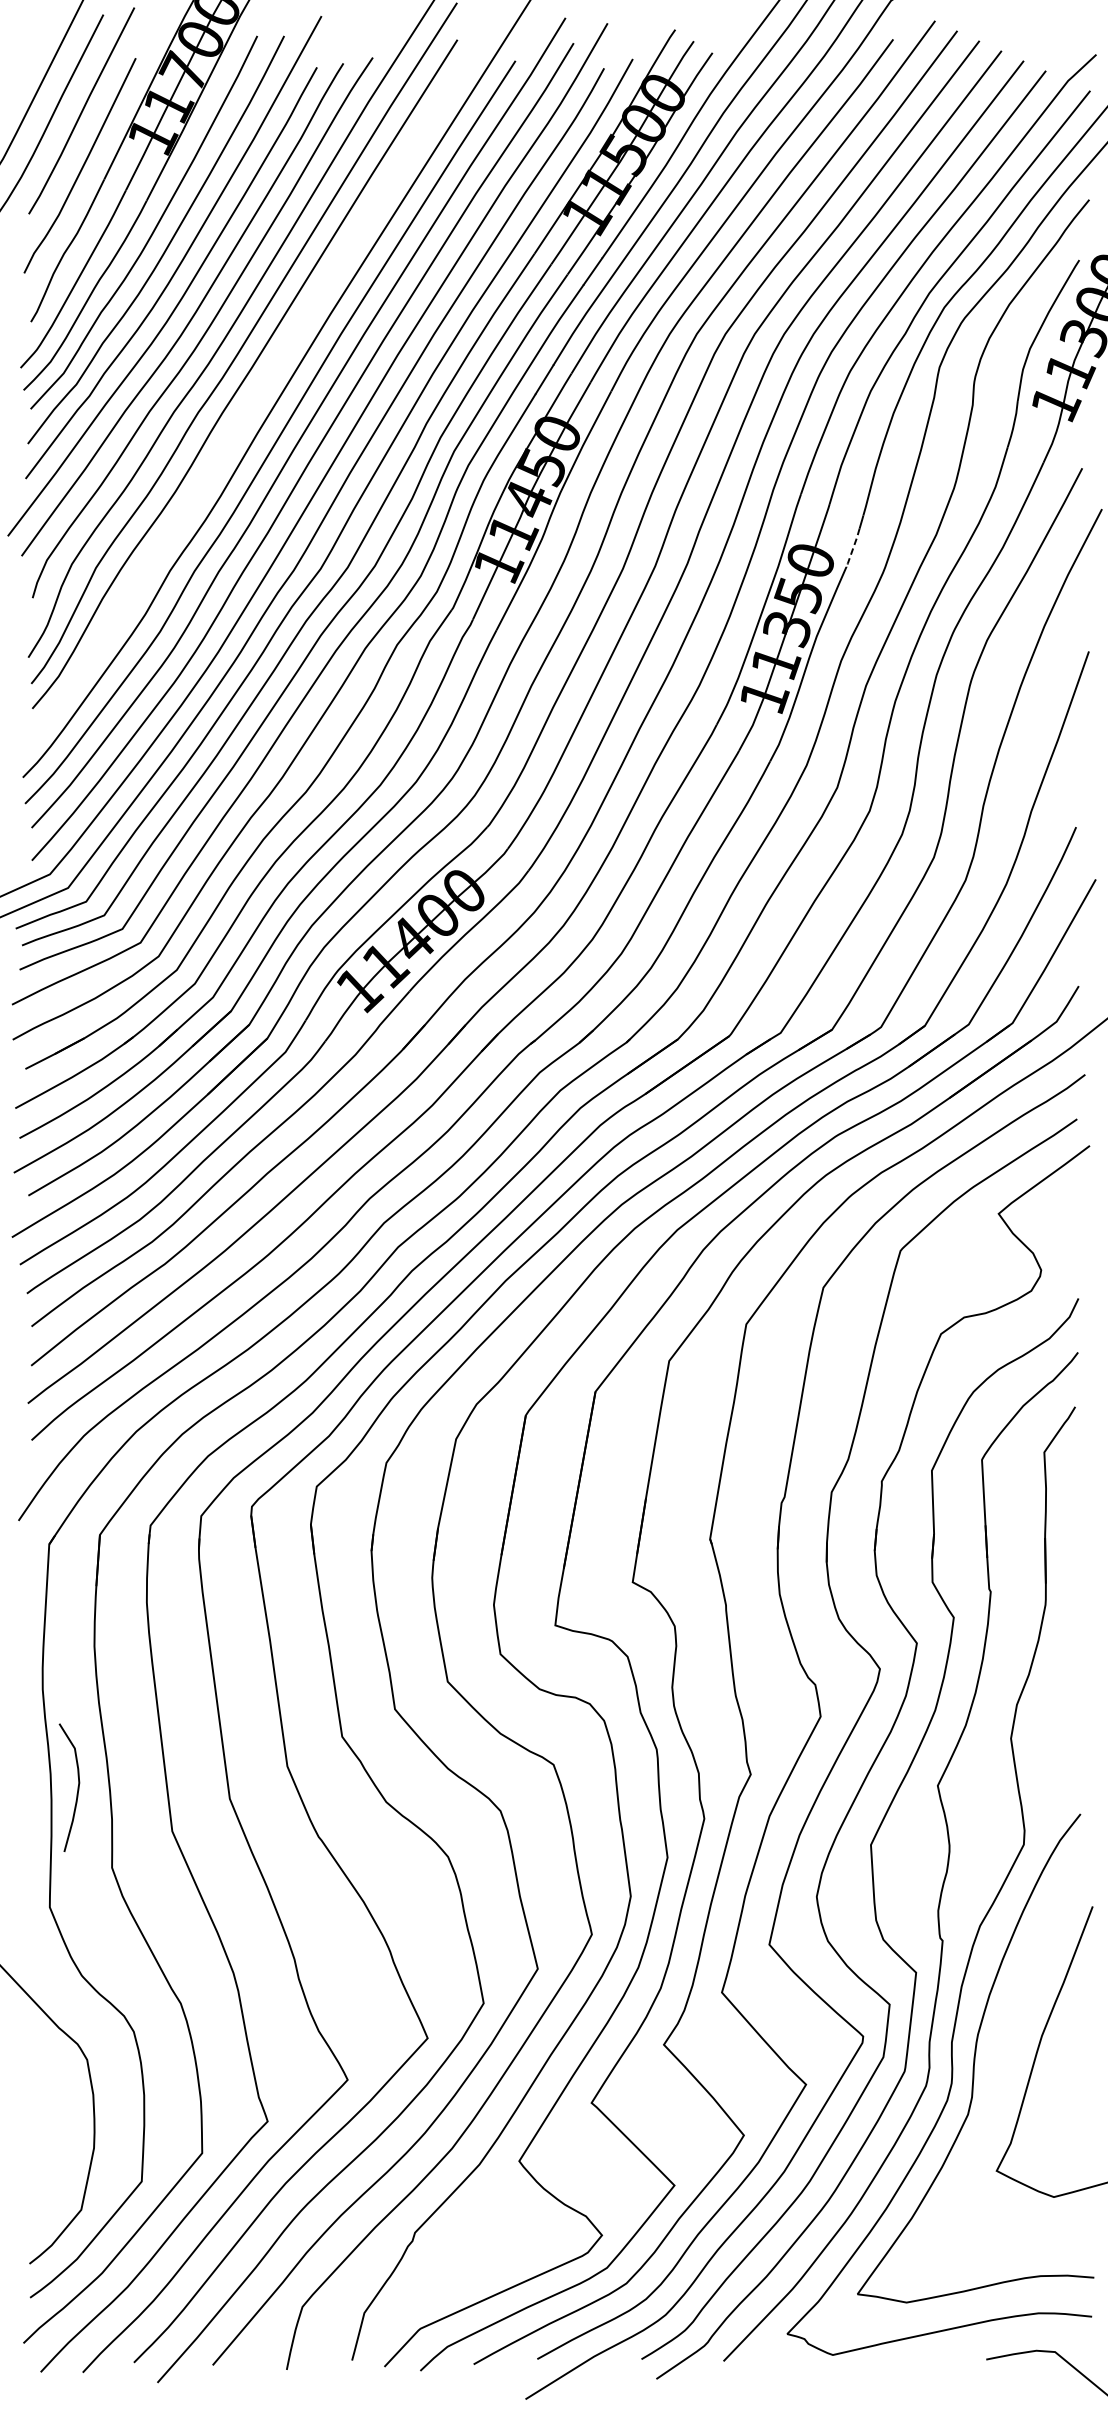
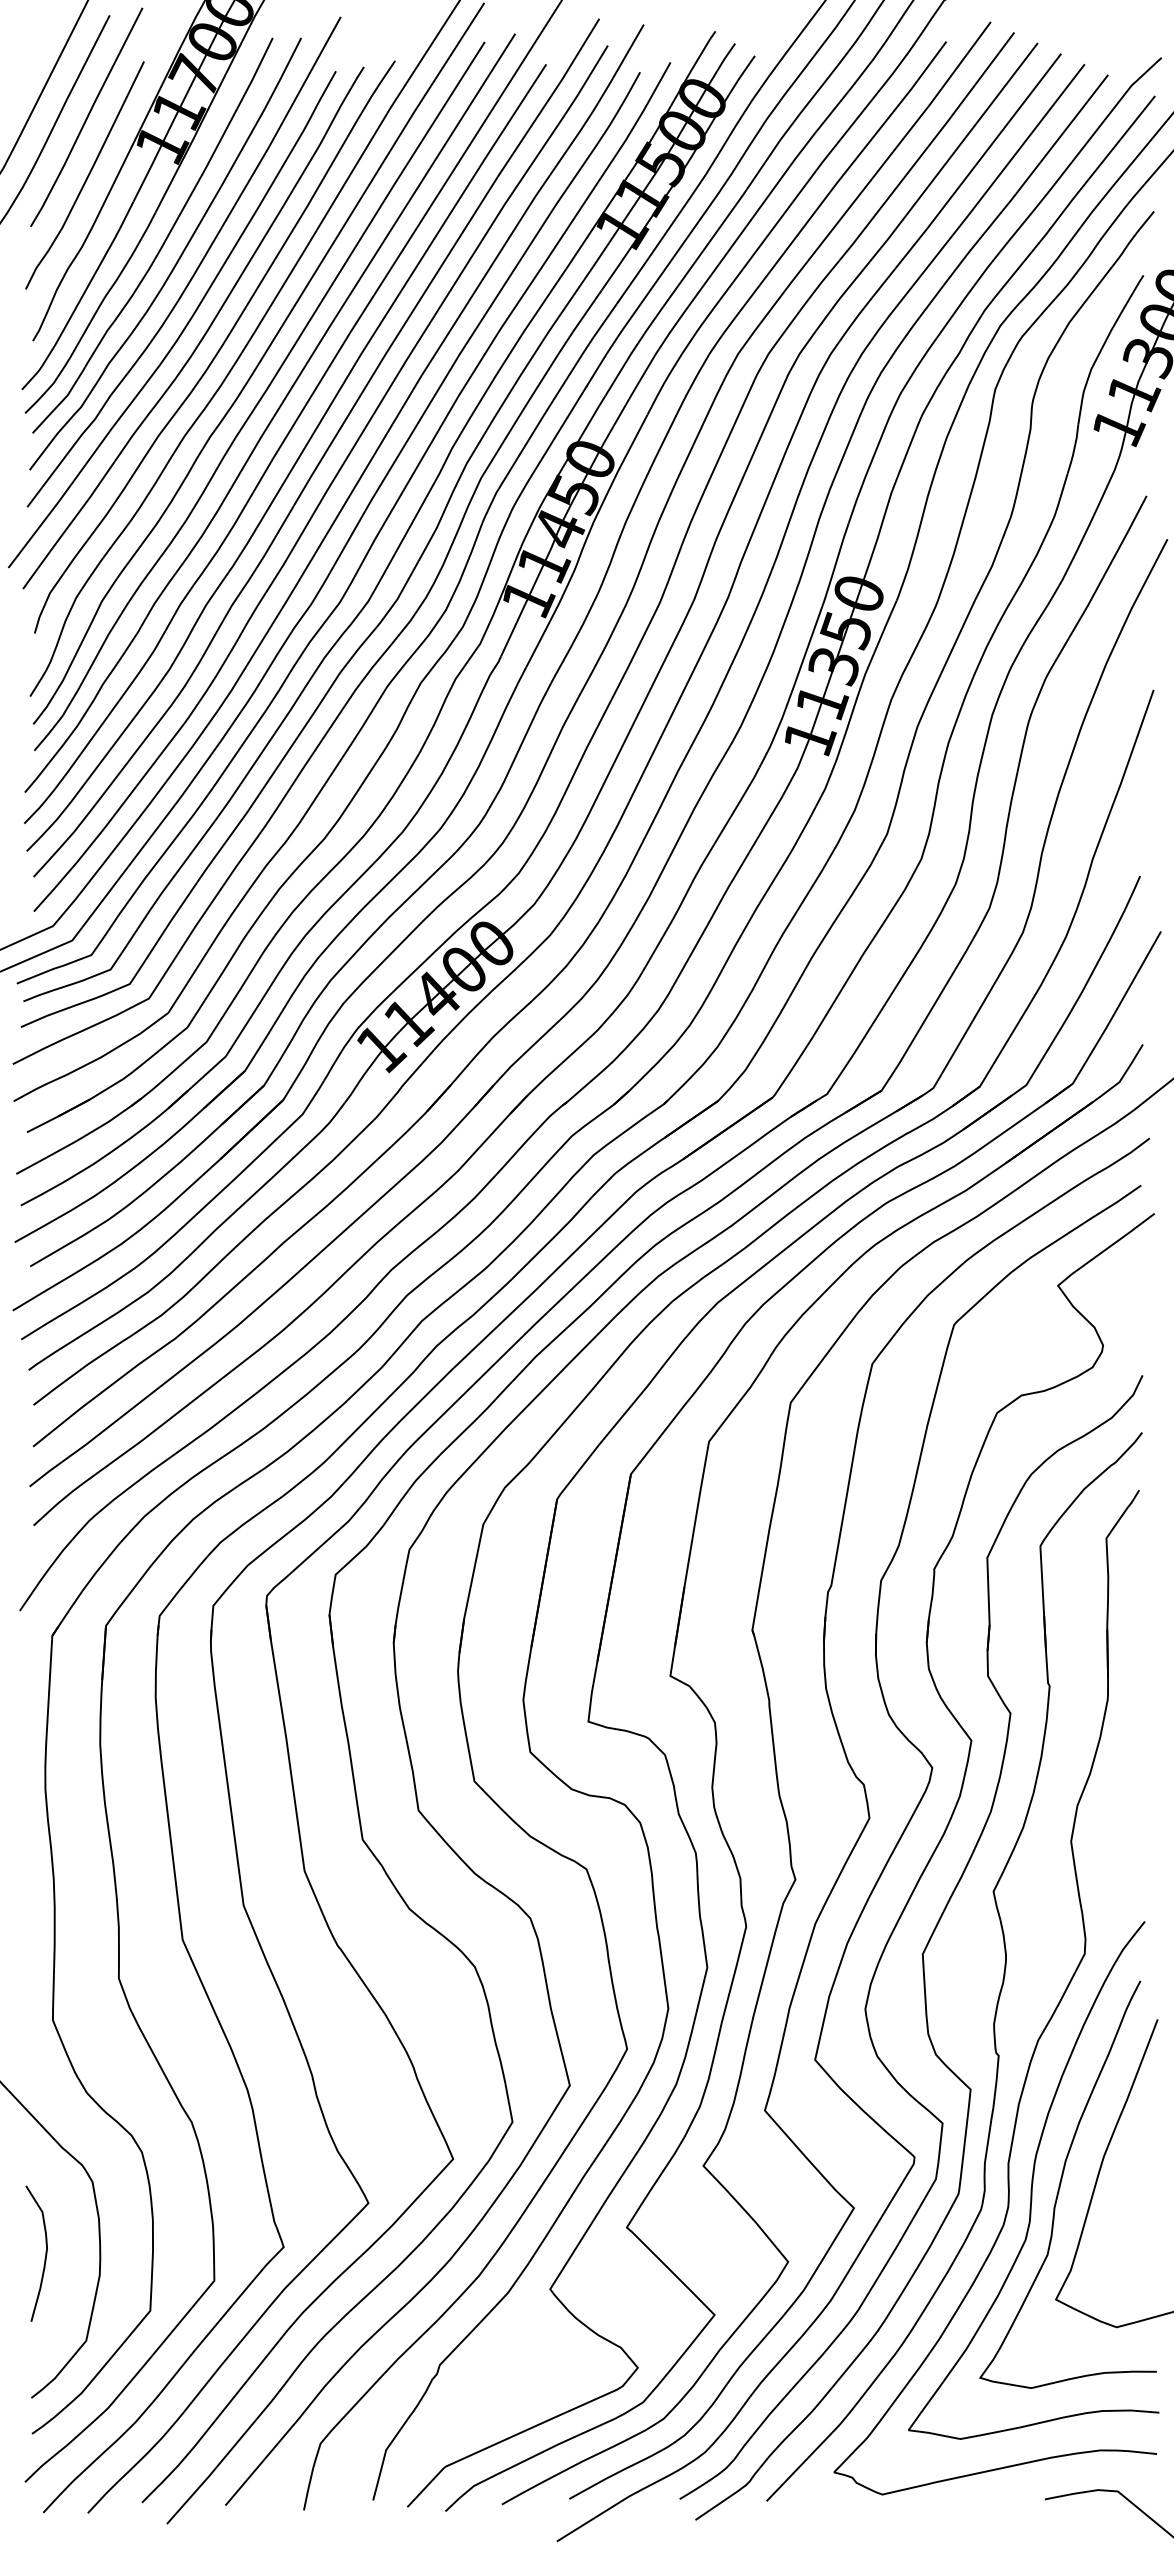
curve: (258, 392) -> (273, 415), added
line: (853, 547) -> (904, 579), dashed -> solid
curve: (77, 1787) -> (45, 2253), moved
curve: (1001, 2061) -> (1061, 2183), added

